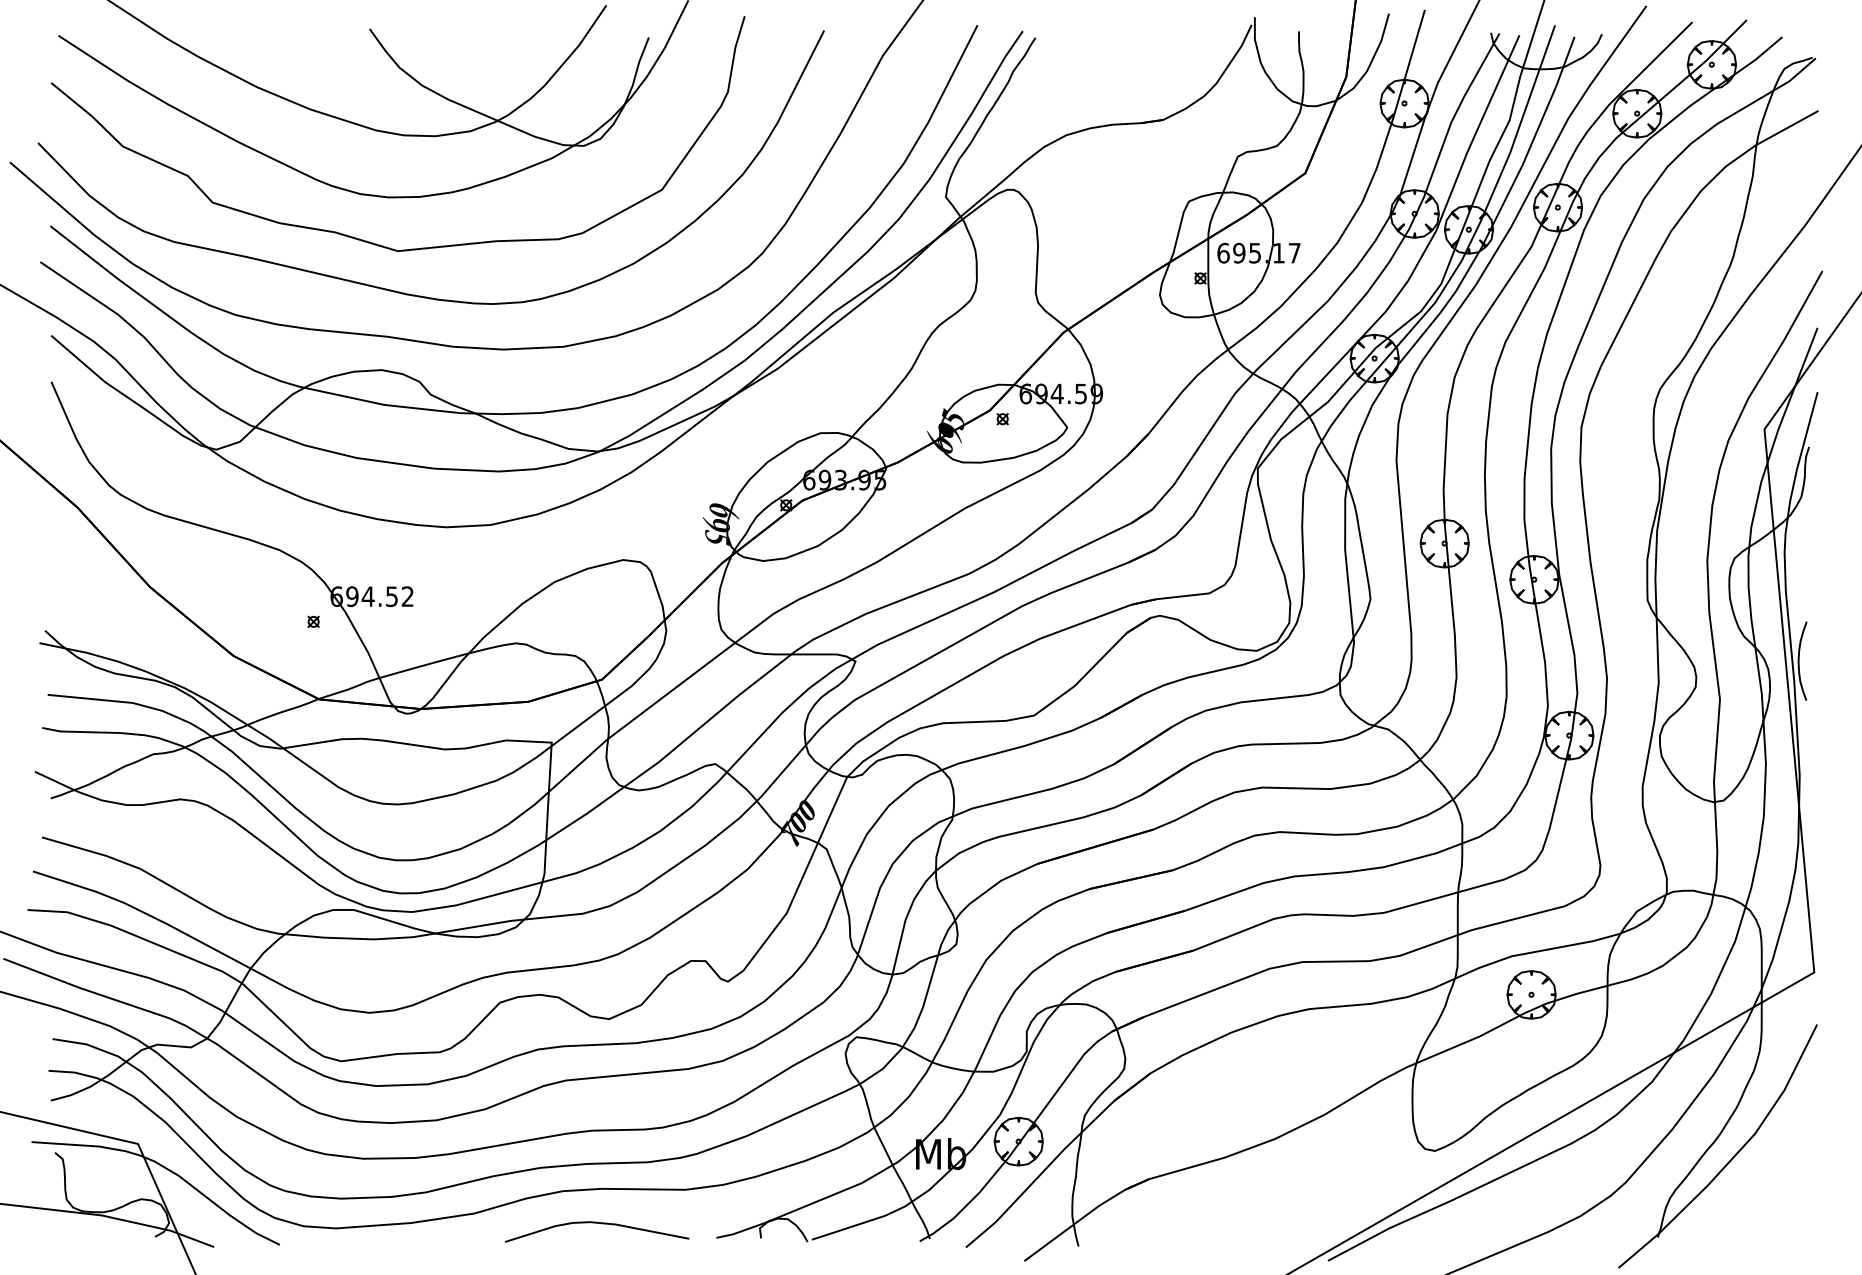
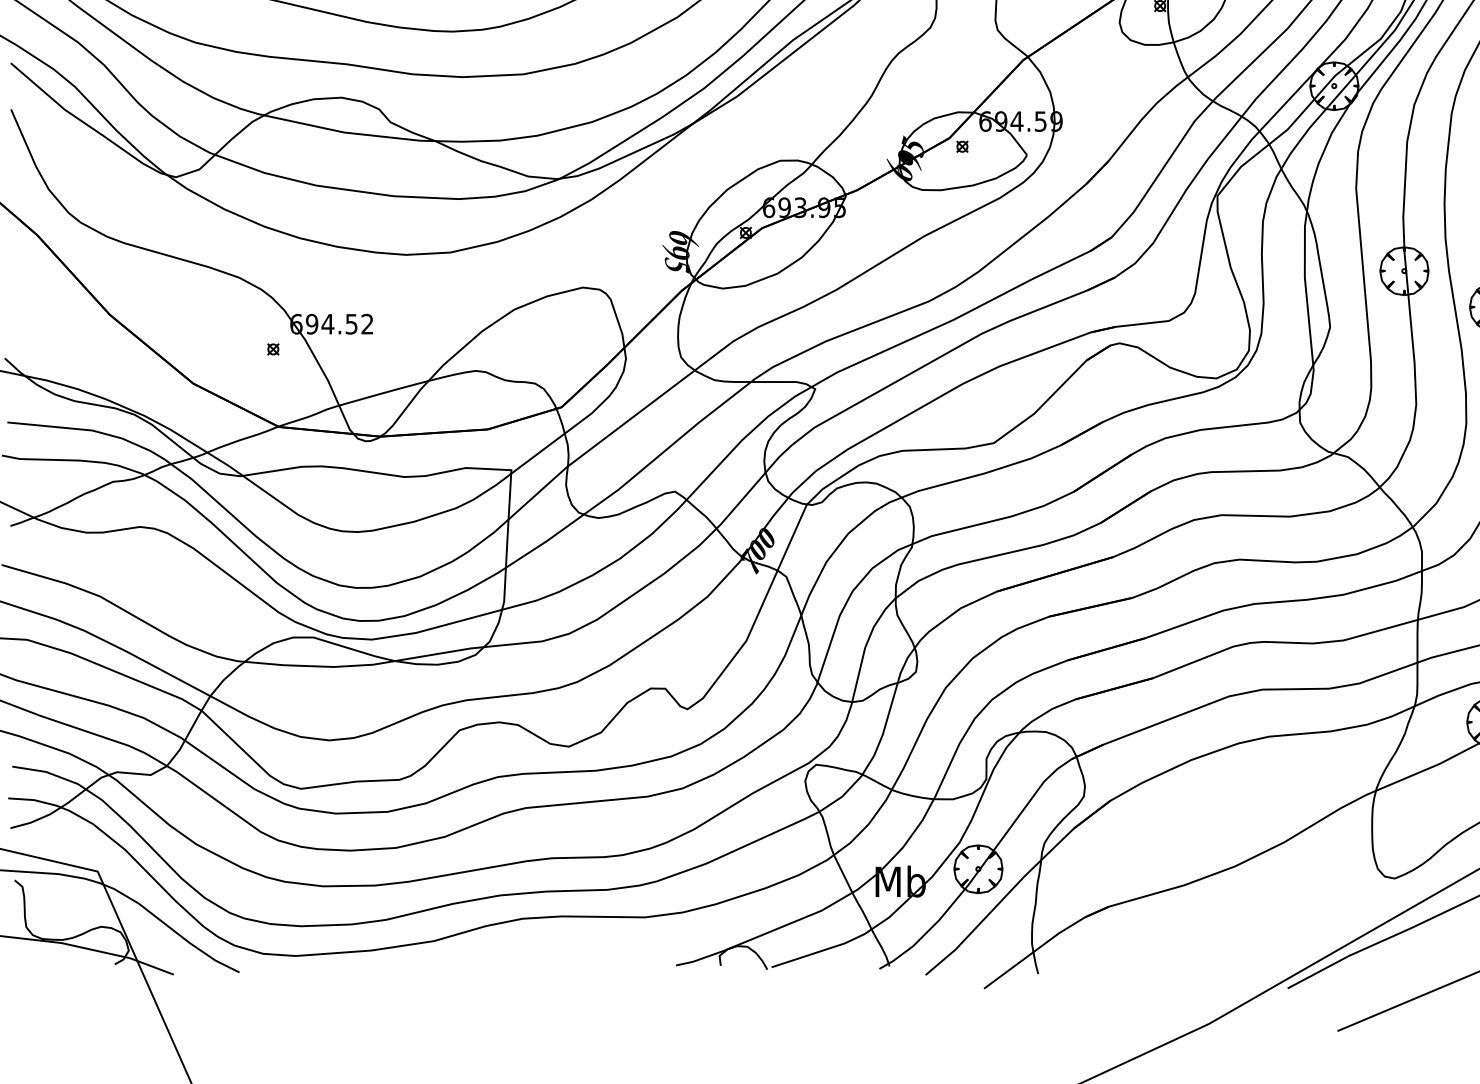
curve: (596, 1223) -> (556, 951), removed

